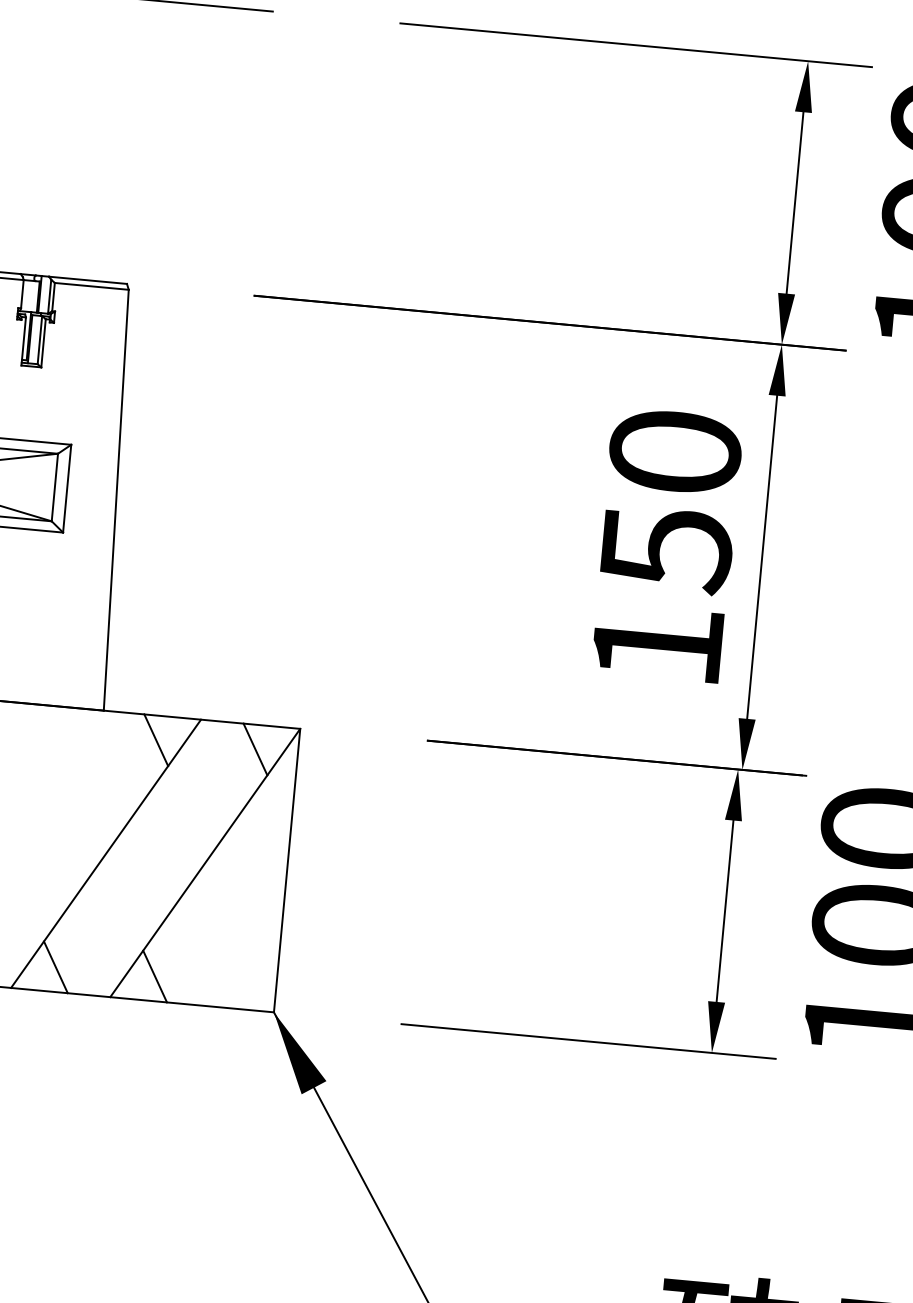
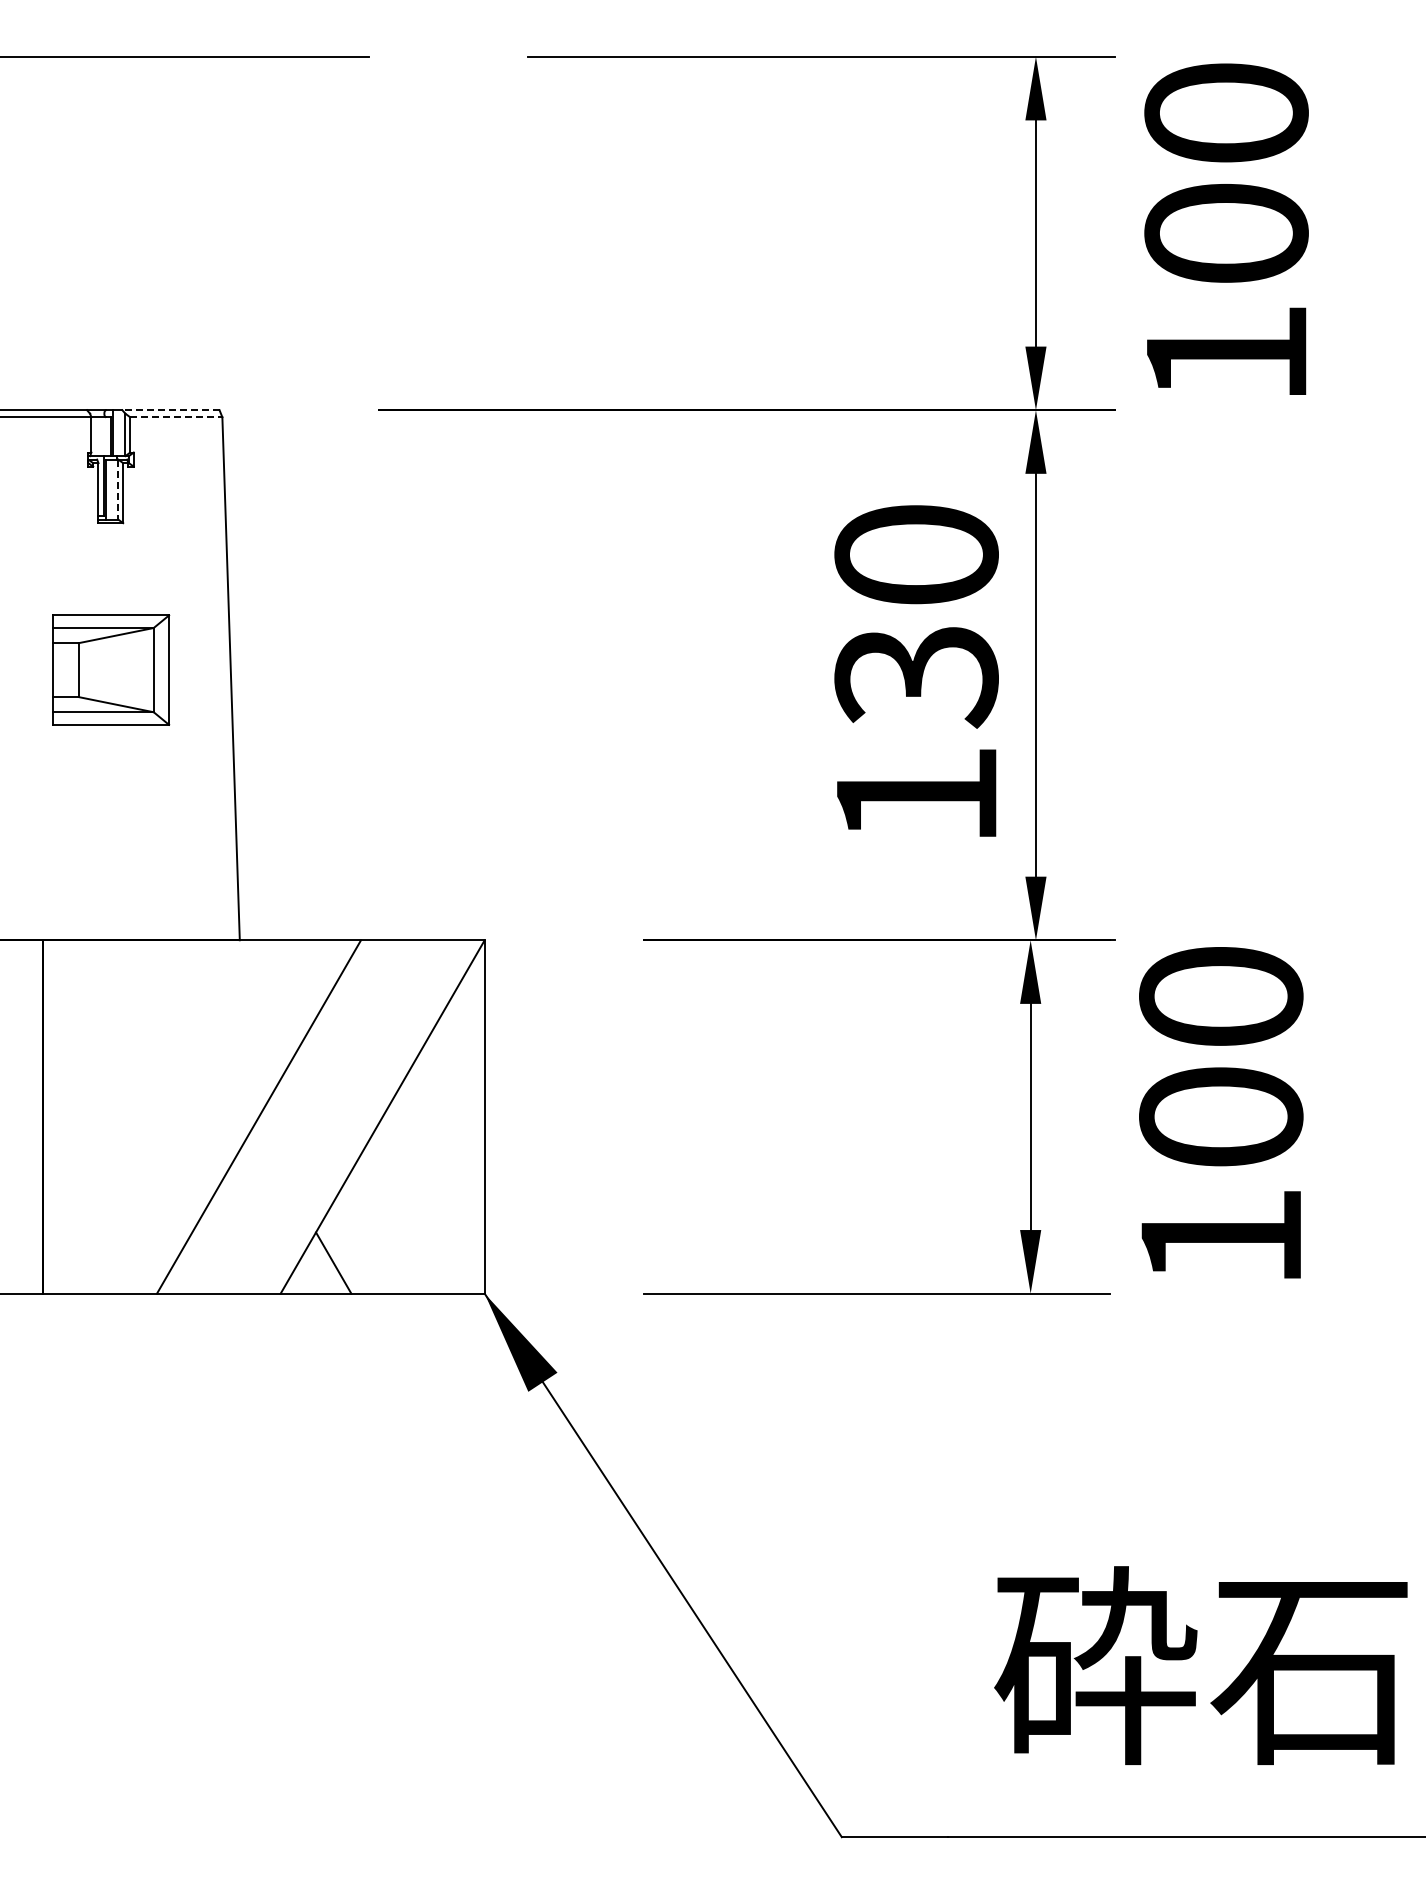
line: (87, 280) -> (170, 410), solid -> dashed
line: (91, 286) -> (176, 417), solid -> dashed
line: (39, 340) -> (118, 490), solid -> dashed
text: (666, 550) -> (916, 677), 150 -> 130
line: (155, 739) -> (307, 970), removed
line: (255, 749) -> (431, 970), removed
line: (55, 966) -> (209, 1262), removed

